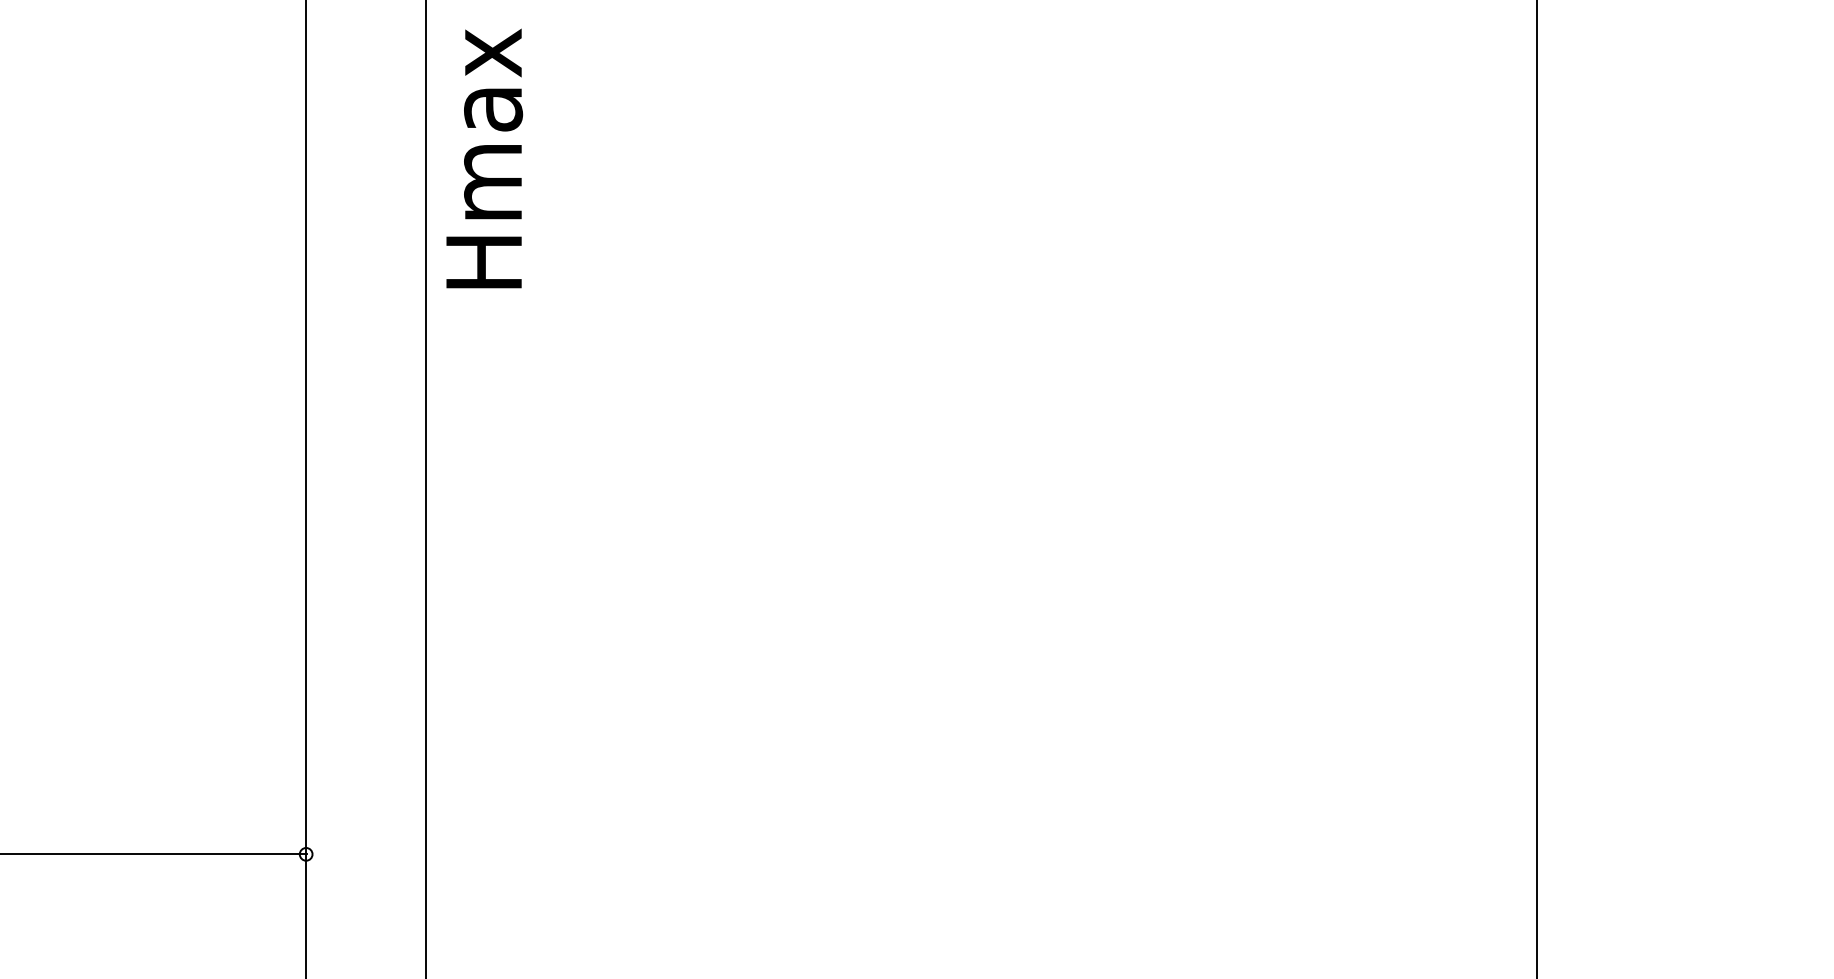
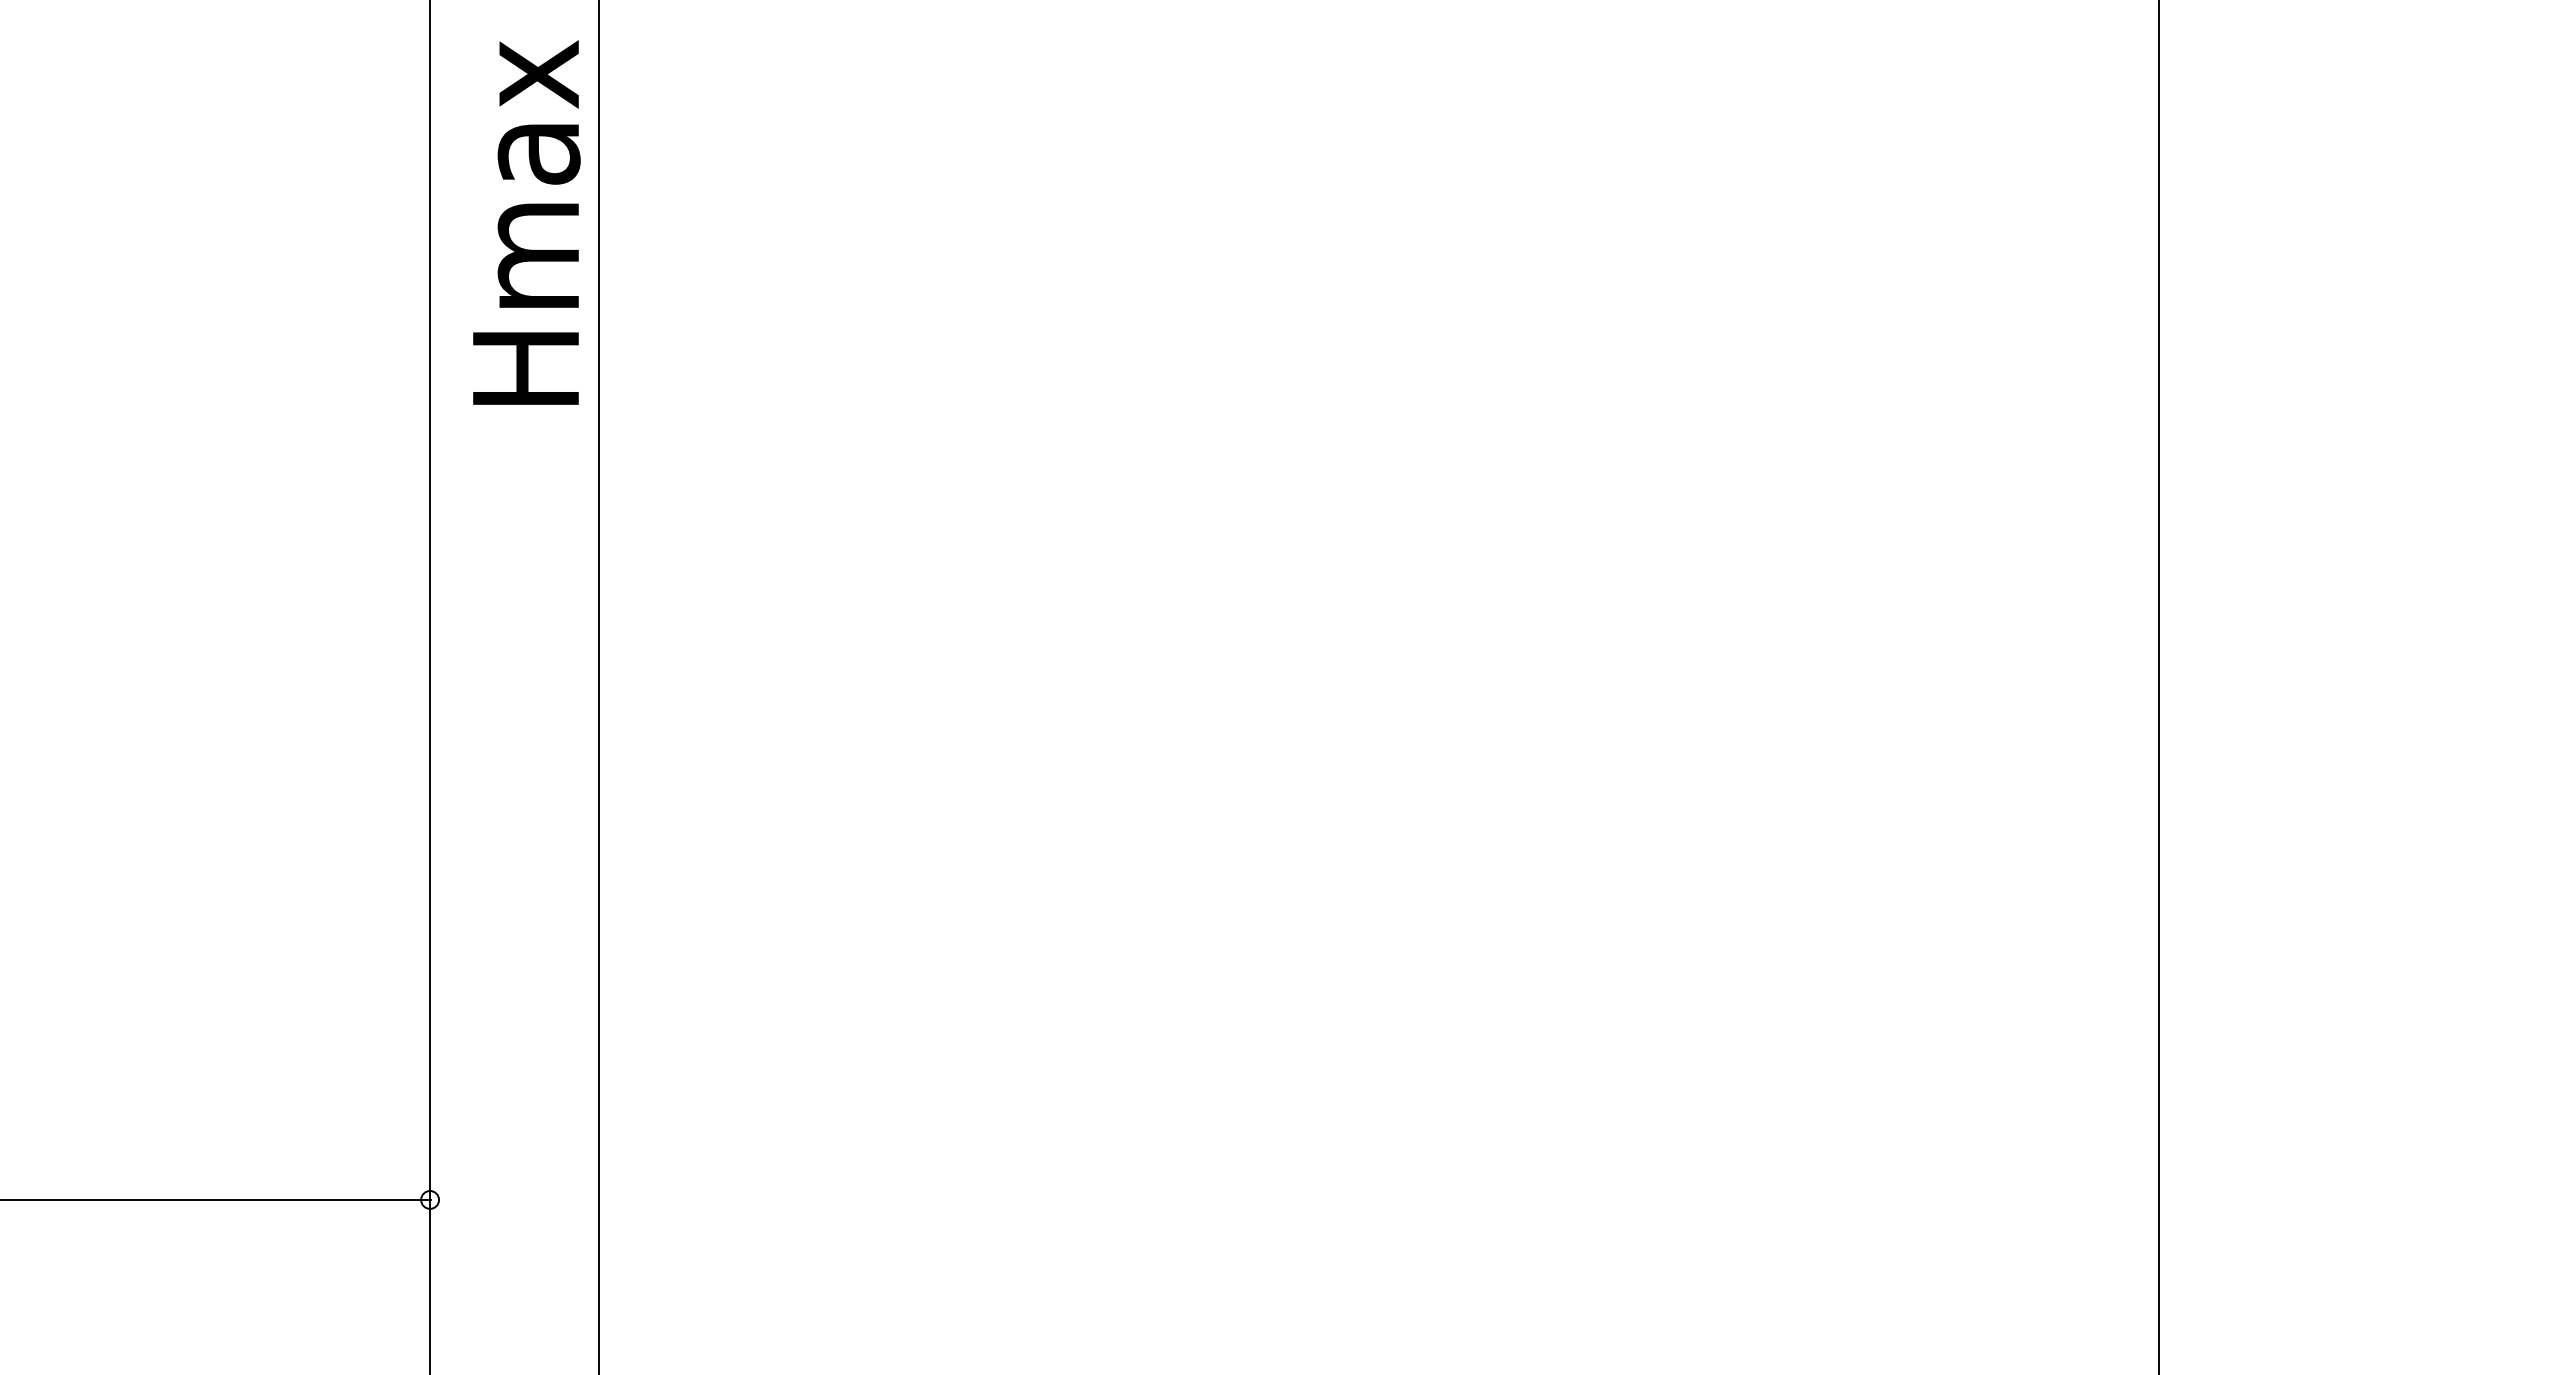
text: (484, 158) -> (526, 222), moved

